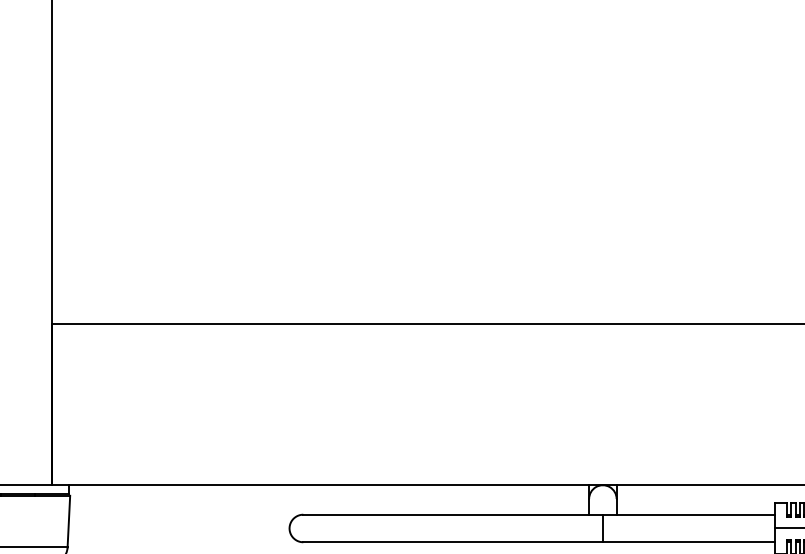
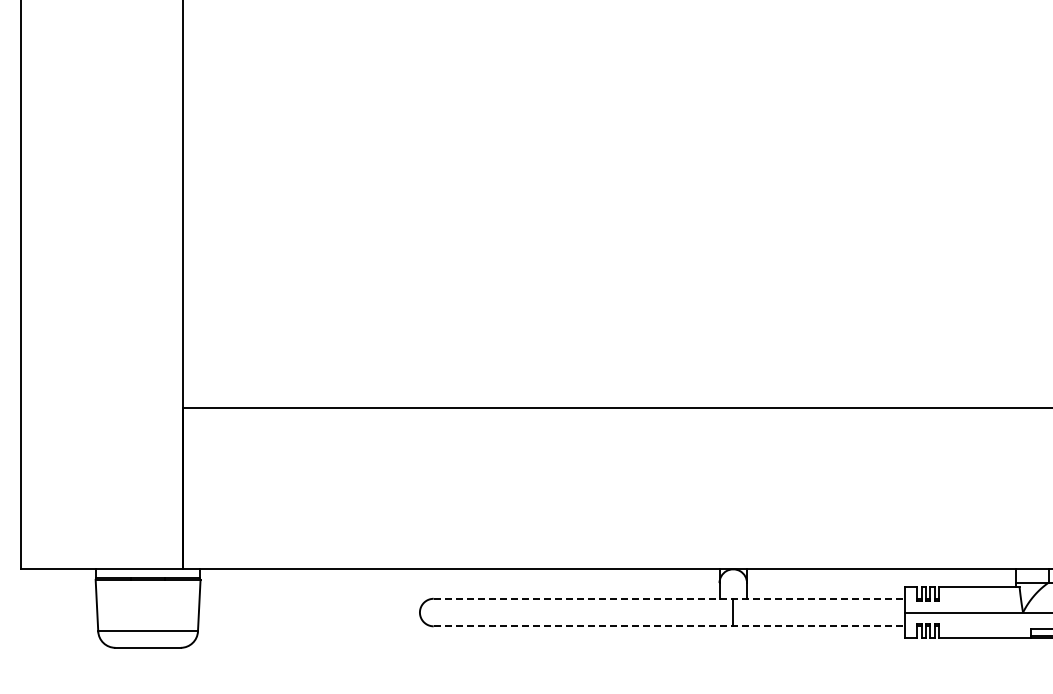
line: (539, 514) -> (669, 598), solid -> dashed
line: (539, 542) -> (669, 626), solid -> dashed

